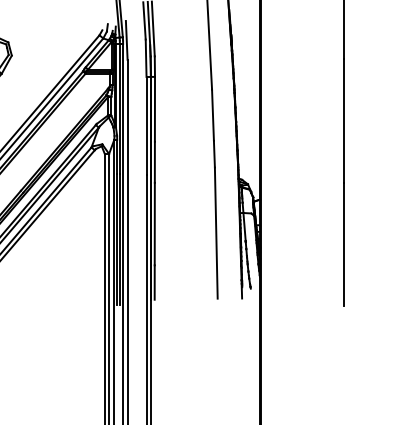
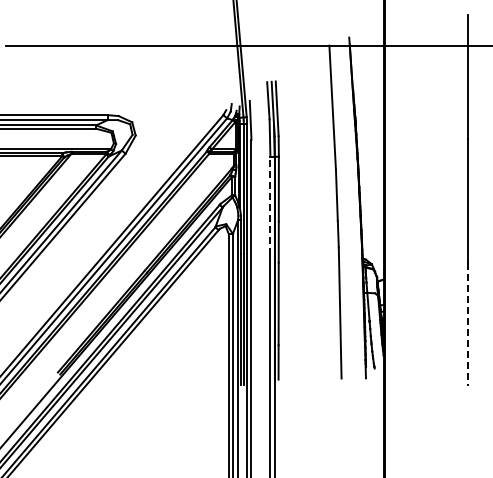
line: (146, 125) -> (270, 205), solid -> dashed
line: (344, 244) -> (468, 324), solid -> dashed

